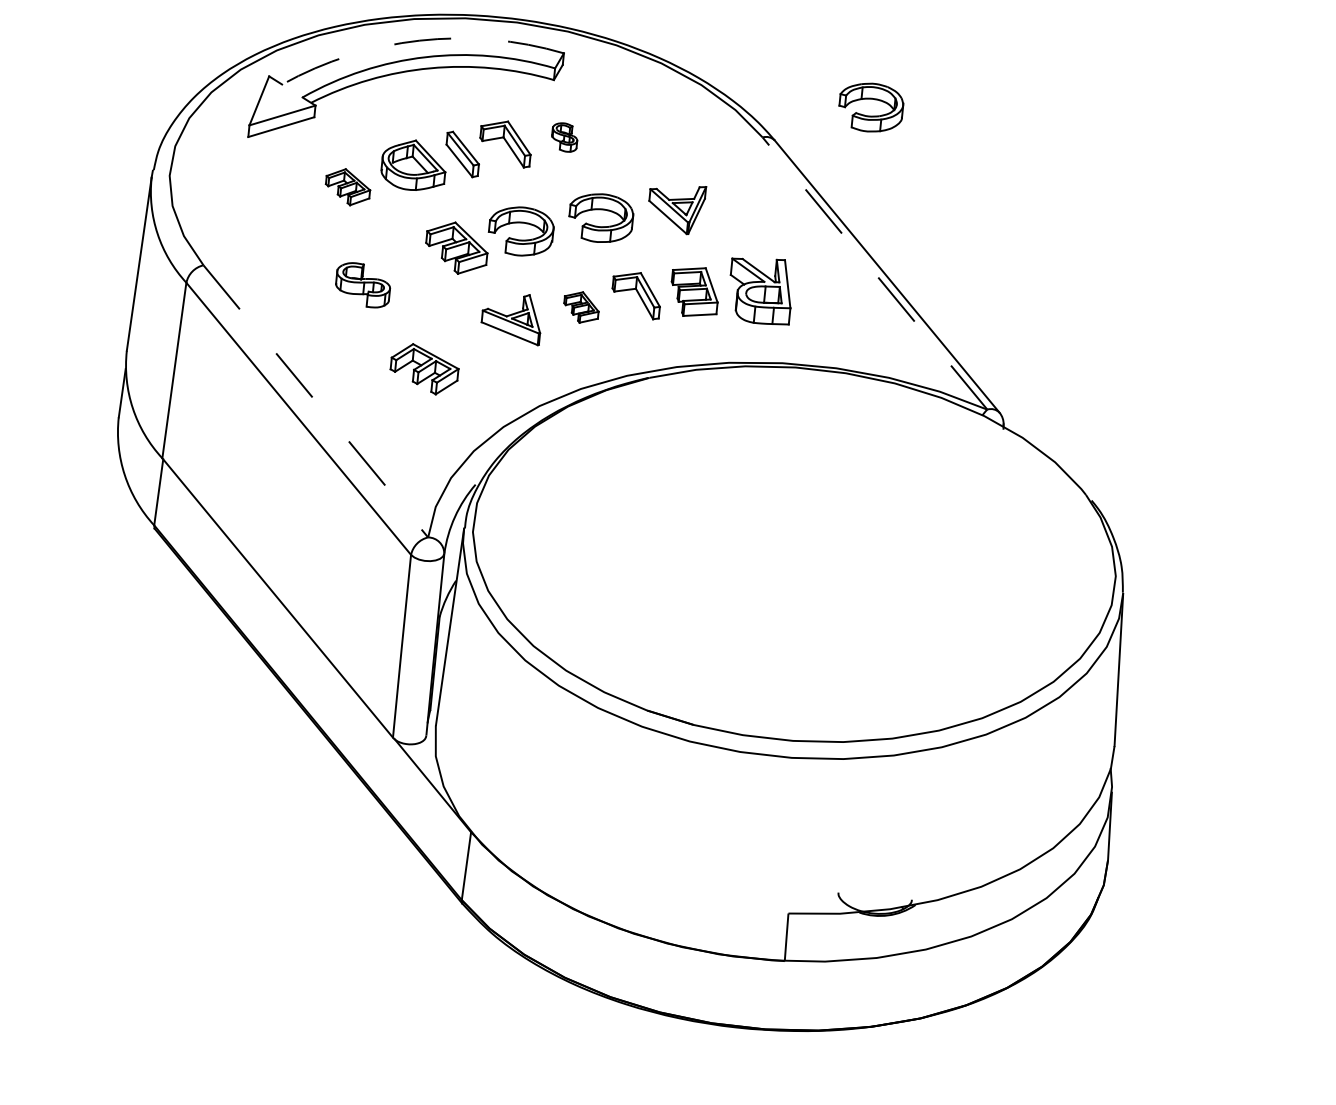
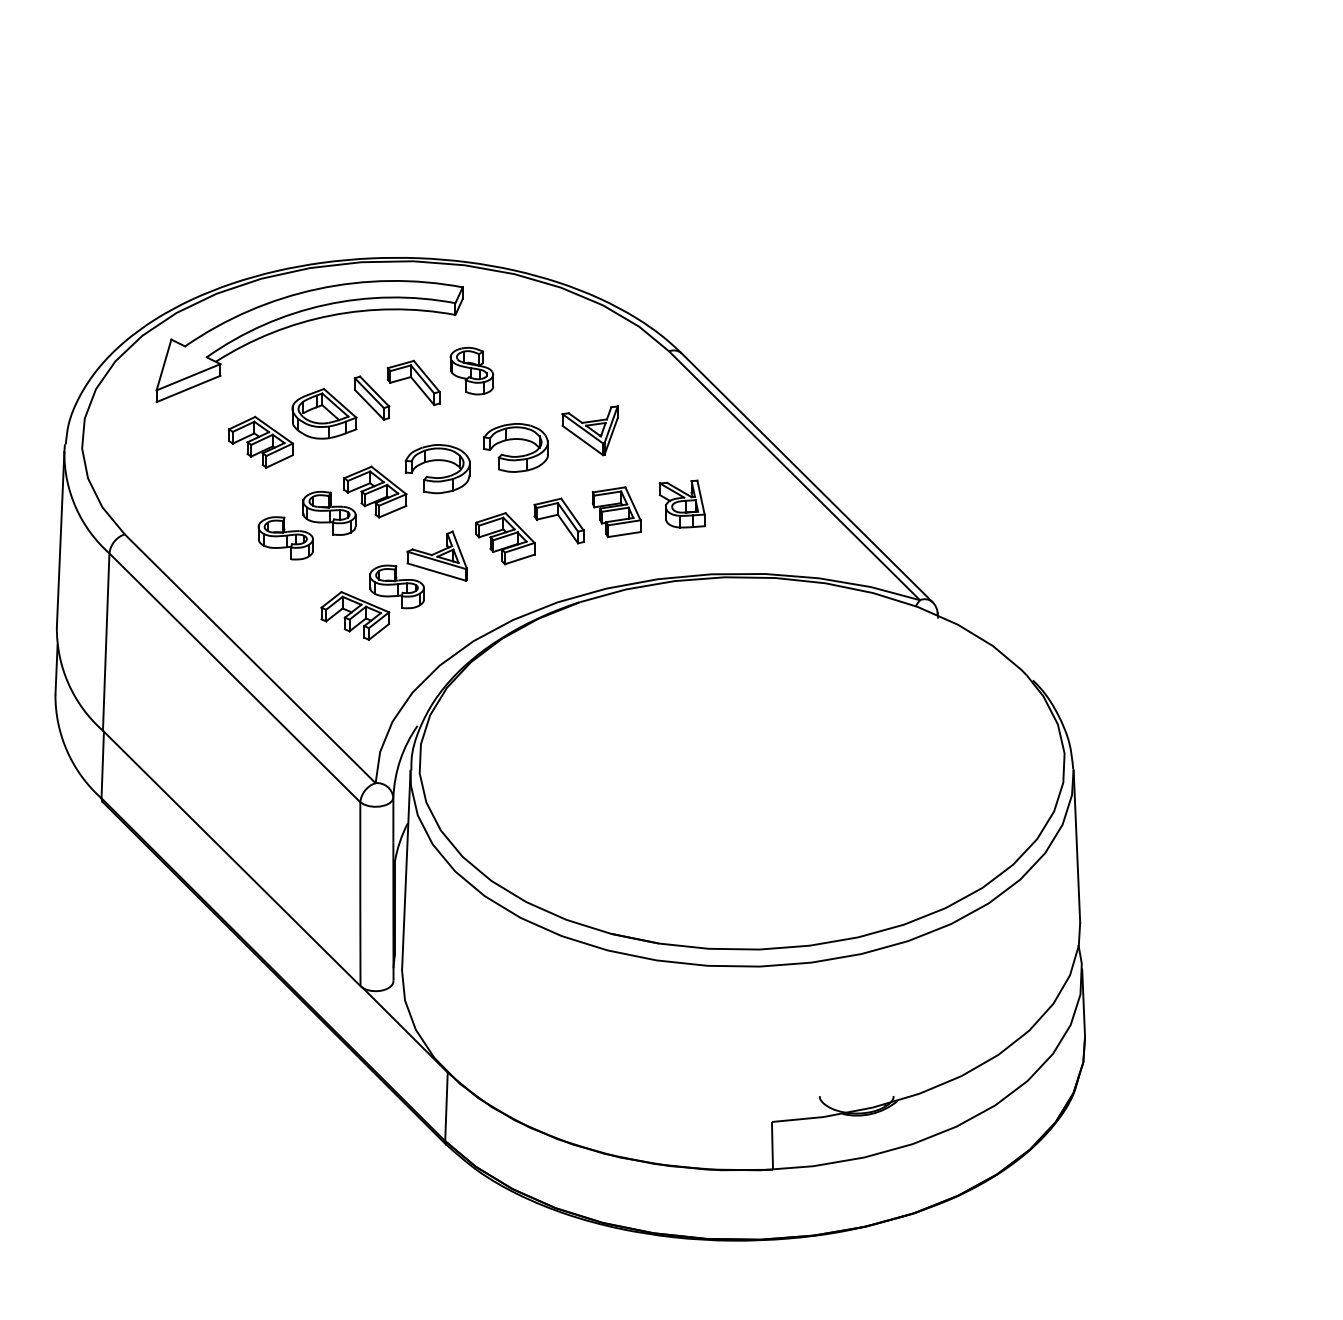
arc: (419, 41) -> (317, 289), dashed -> solid
part: (868, 99) -> (770, 303), removed
part: (564, 136) -> (471, 370), size x1.67
part: (347, 186) -> (260, 441), size x1.43
part: (409, 263) -> (329, 512), added
line: (874, 273) -> (794, 475), dashed -> solid
part: (759, 289) -> (681, 503), size x0.71
part: (581, 307) -> (505, 538), size x1.67
part: (468, 344) -> (396, 586), added
line: (316, 401) -> (250, 658), dashed -> solid

